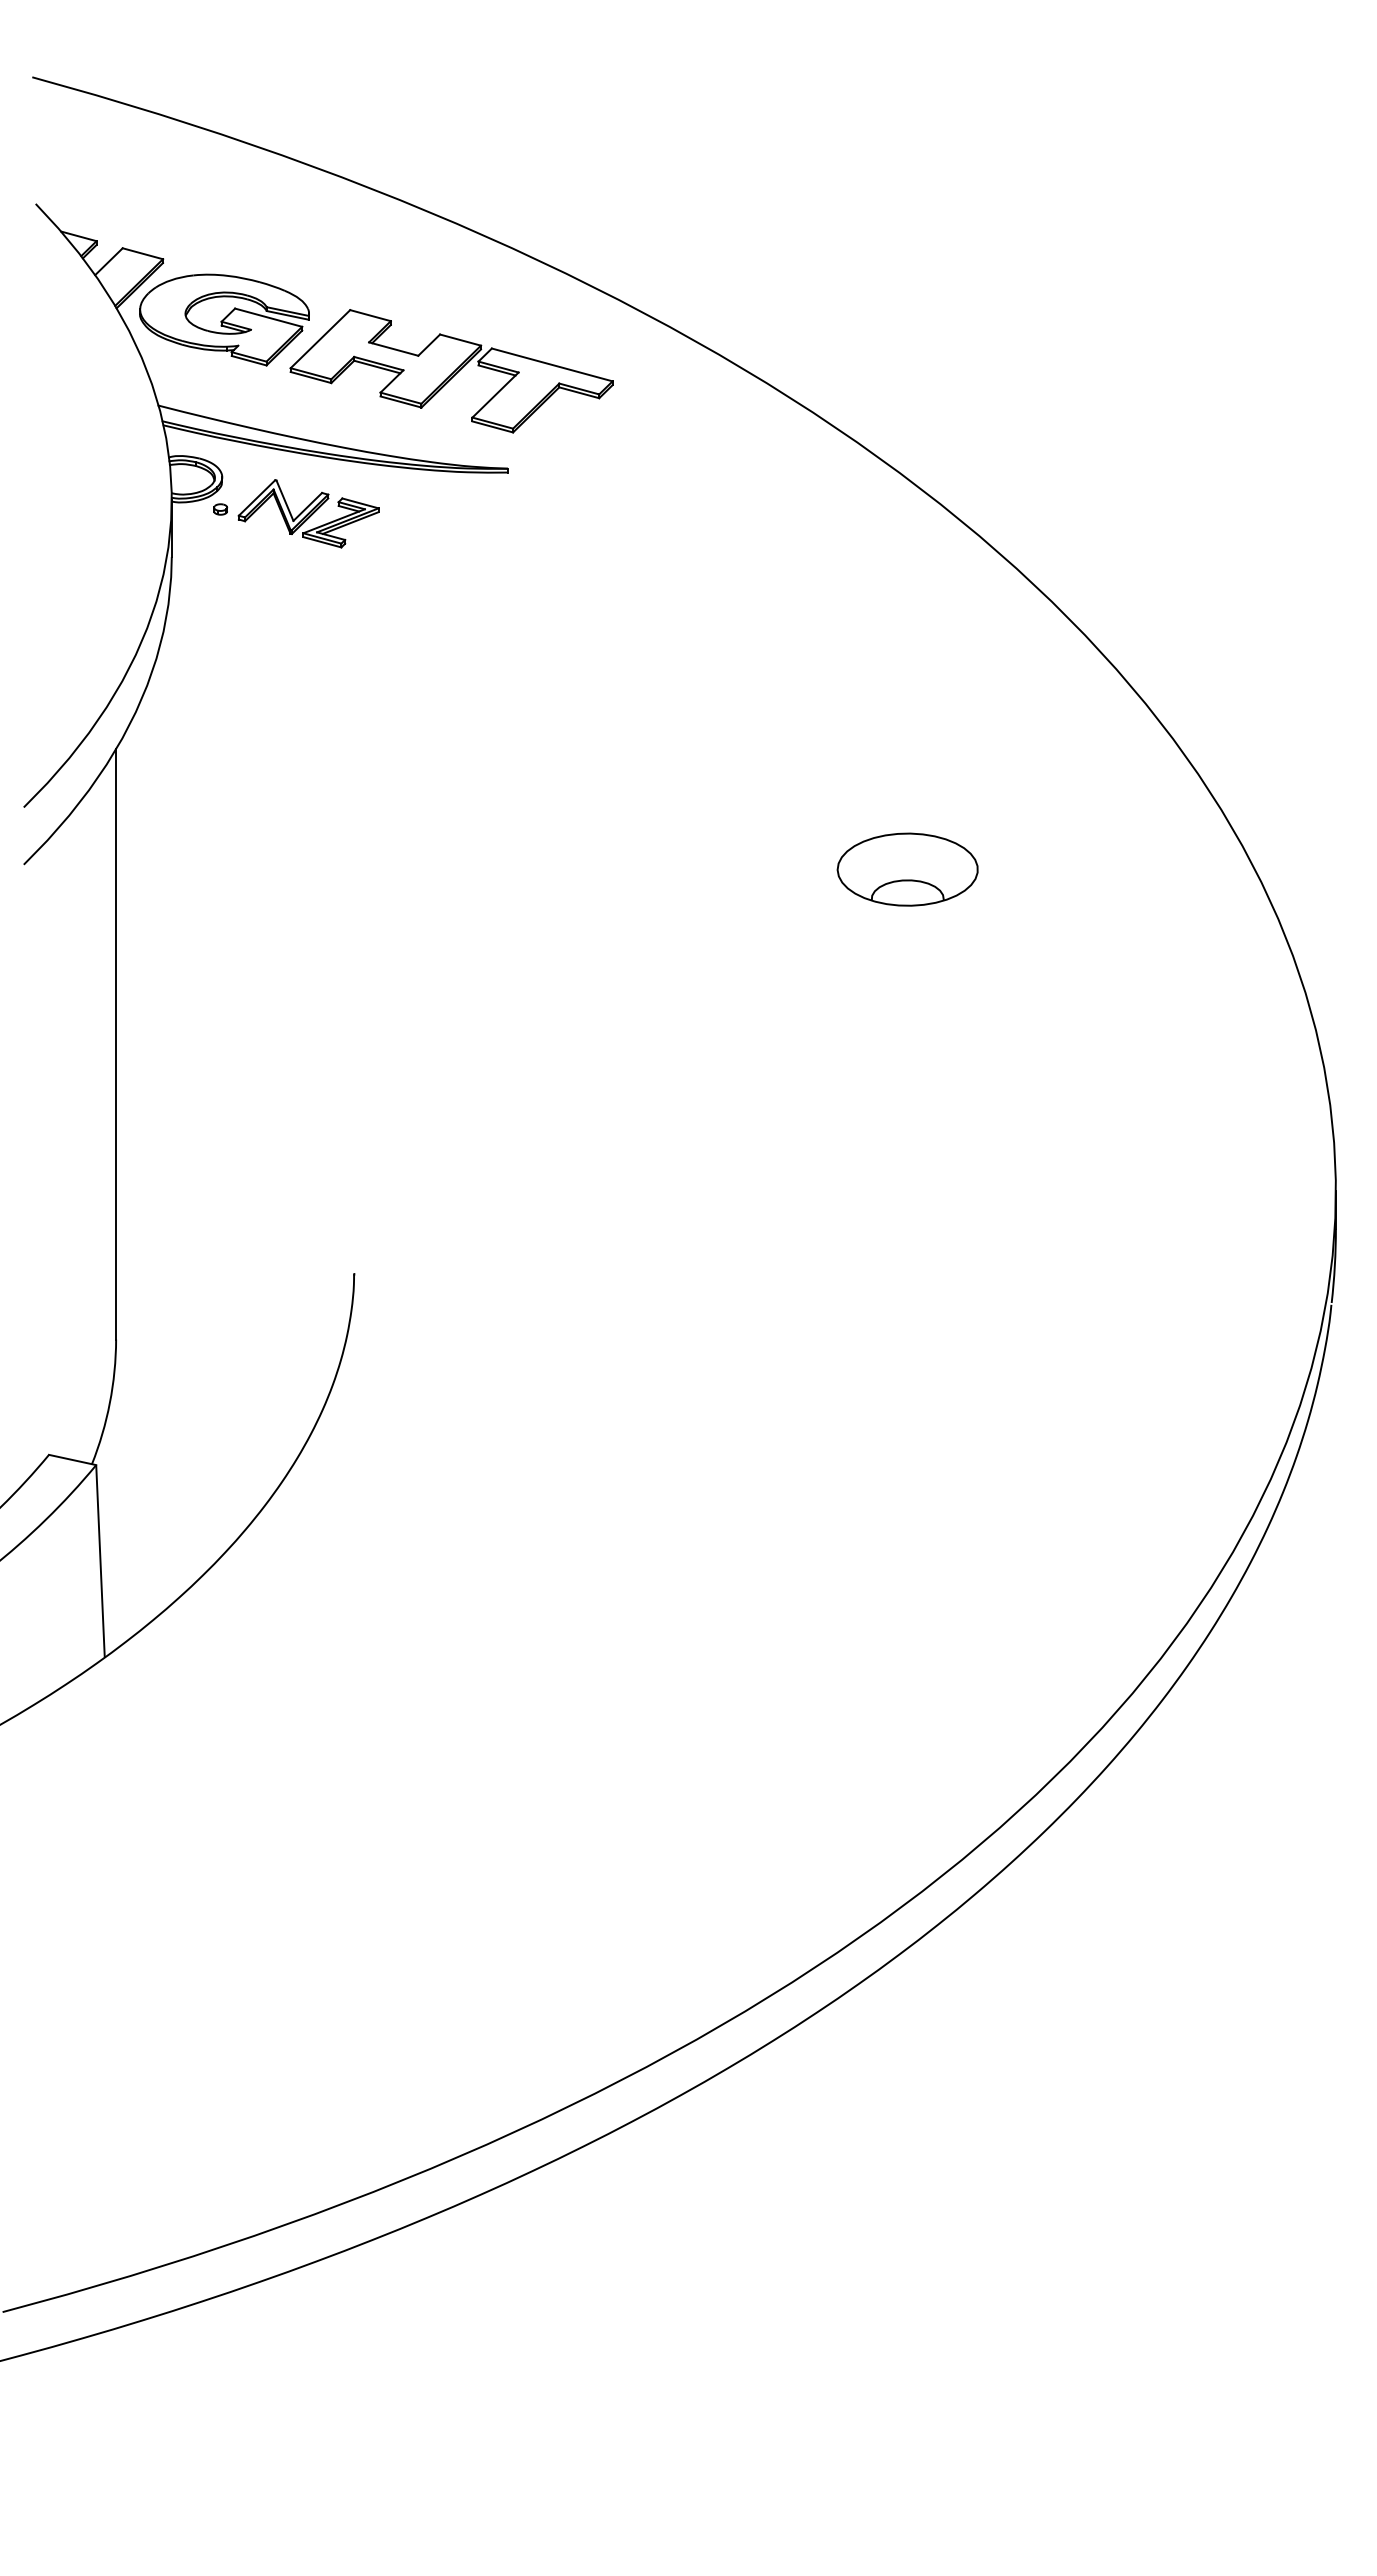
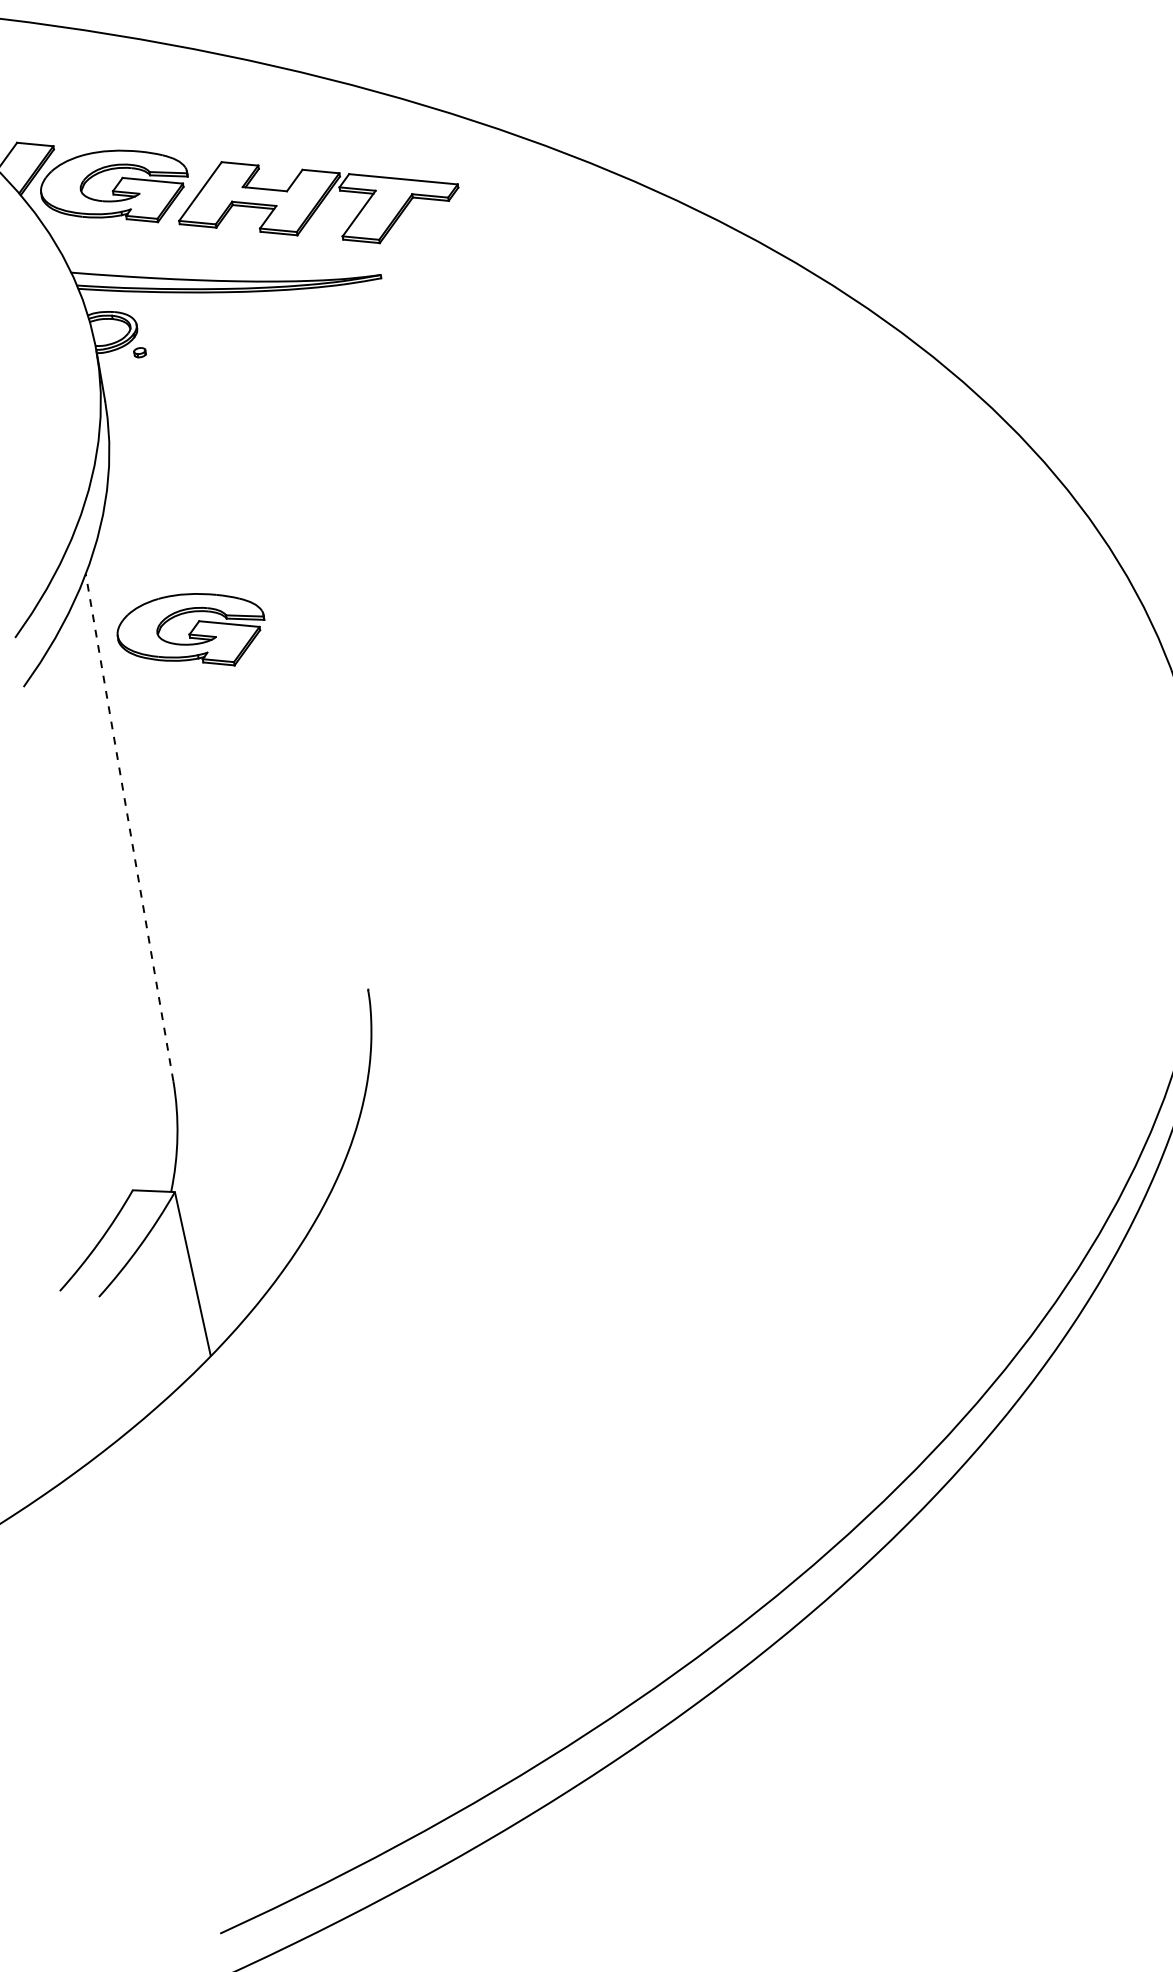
part: (308, 513) -> (216, 343), removed
part: (224, 835) -> (191, 632), added
part: (907, 869) -> (783, 560), removed
line: (116, 1043) -> (129, 826), solid -> dashed

